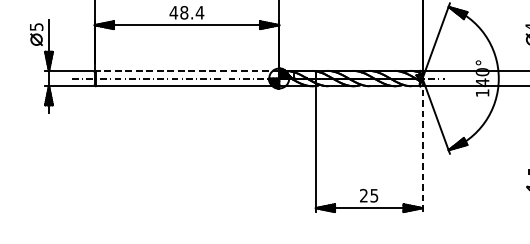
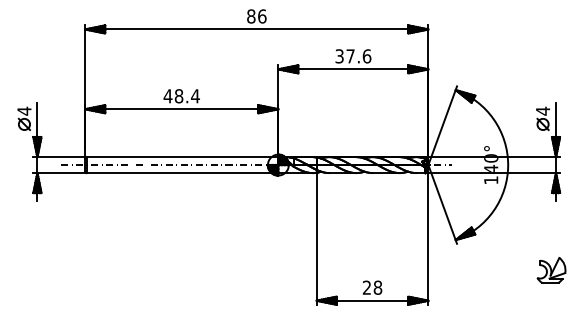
text: (36, 26) -> (24, 110), 5 -> 4
line: (187, 71) -> (182, 157), dashed -> solid
line: (422, 144) -> (428, 234), dashed -> solid
text: (373, 195) -> (377, 287), 25 -> 28

